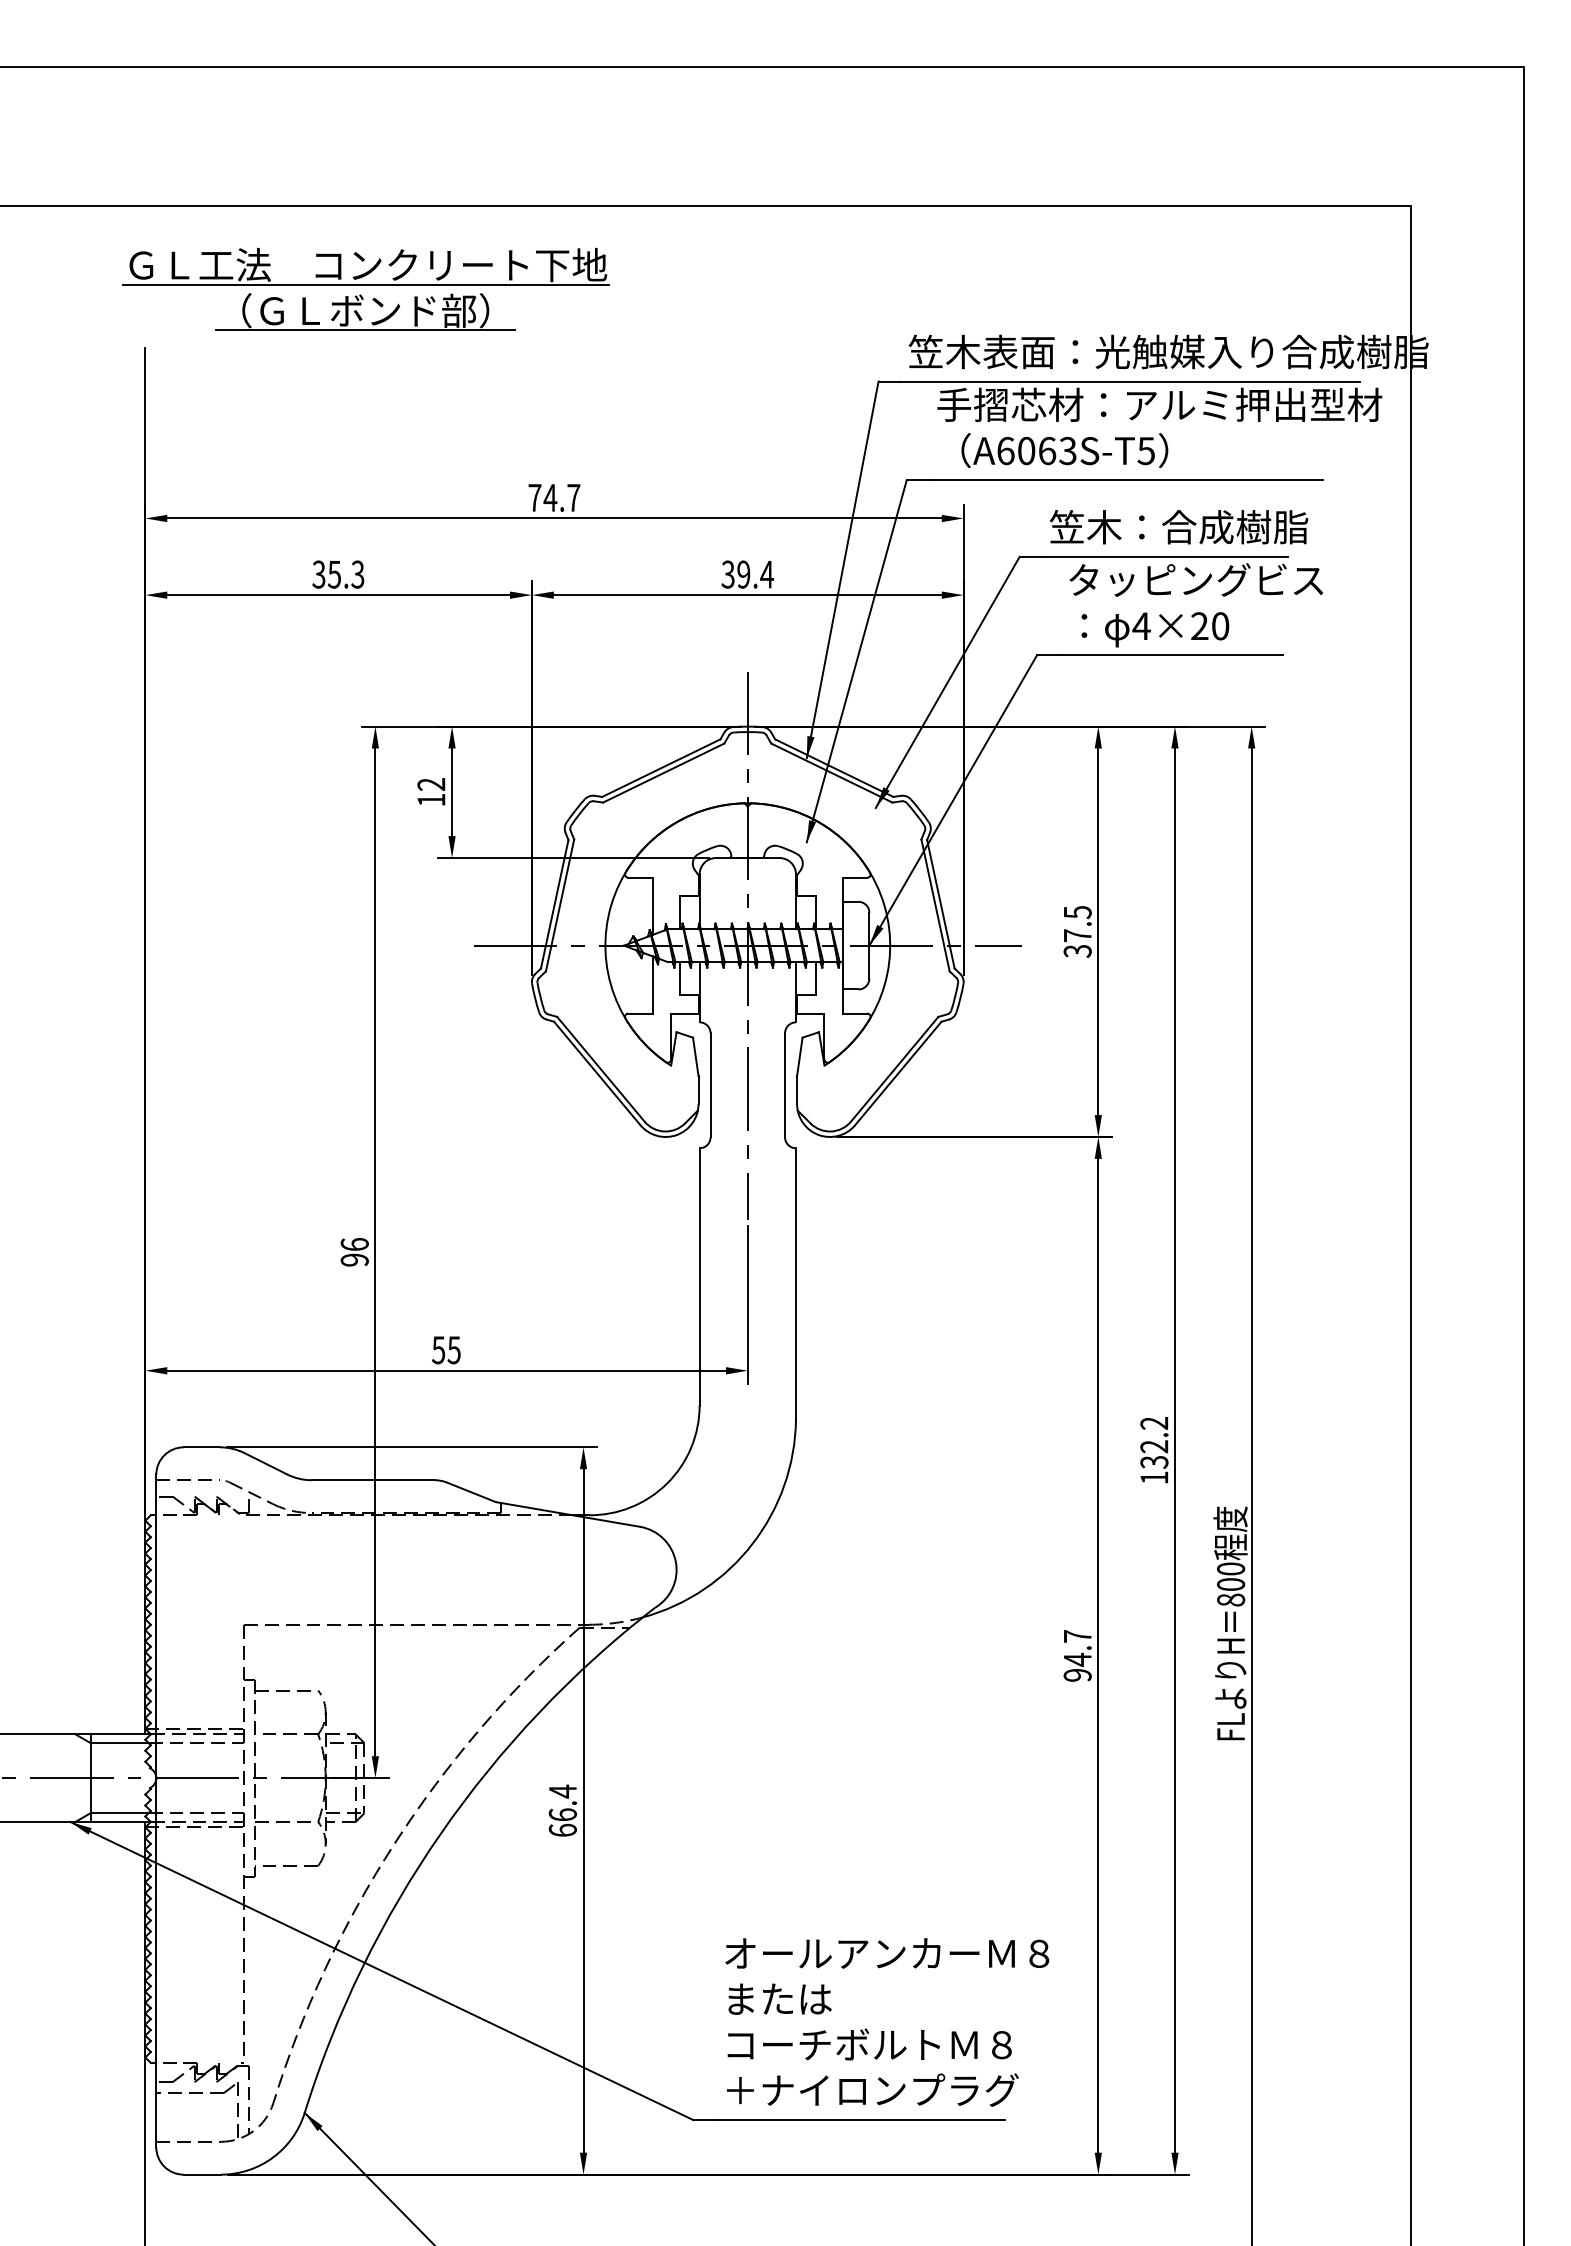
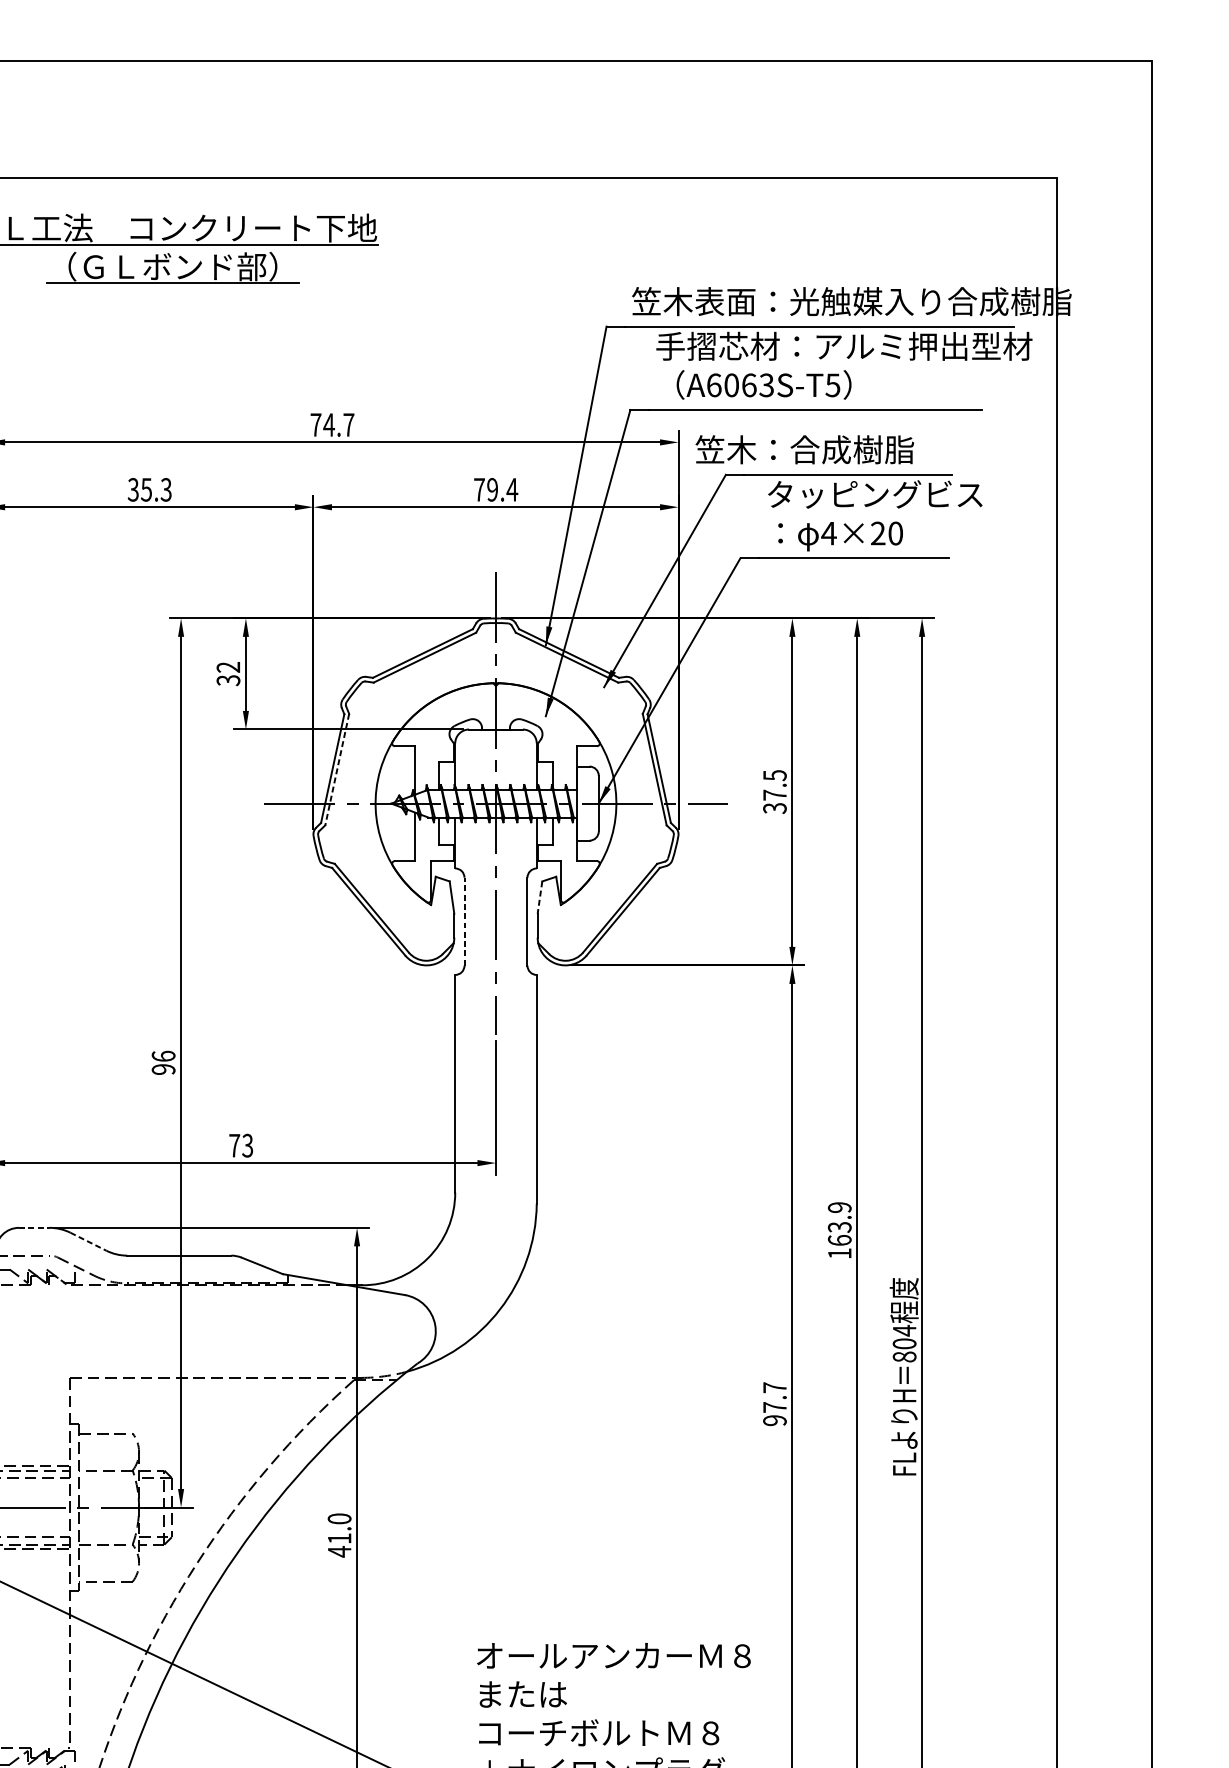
text: (1178, 527) -> (804, 450), moved
text: (727, 574) -> (478, 489), 39.4 -> 79.4
text: (431, 799) -> (228, 680), 12 -> 32
line: (559, 905) -> (336, 769), solid -> dashed
line: (799, 1057) -> (539, 898), solid -> dashed
line: (710, 1084) -> (464, 921), solid -> dashed
text: (446, 1350) -> (241, 1145), 55 -> 73
text: (1154, 1442) -> (839, 1223), 132.2 -> 163.9
line: (202, 1447) -> (34, 1227), solid -> dashed
line: (265, 1463) -> (88, 1241), solid -> dashed
text: (1231, 1569) -> (905, 1331), 800 -> 804
text: (1077, 1659) -> (774, 1407), 94.7 -> 97.7
text: (562, 1810) -> (339, 1534), 66.4 -> 41.0

